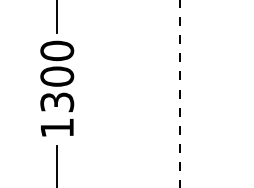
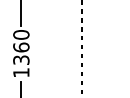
text: (57, 76) -> (21, 47), 1300 -> 1360

